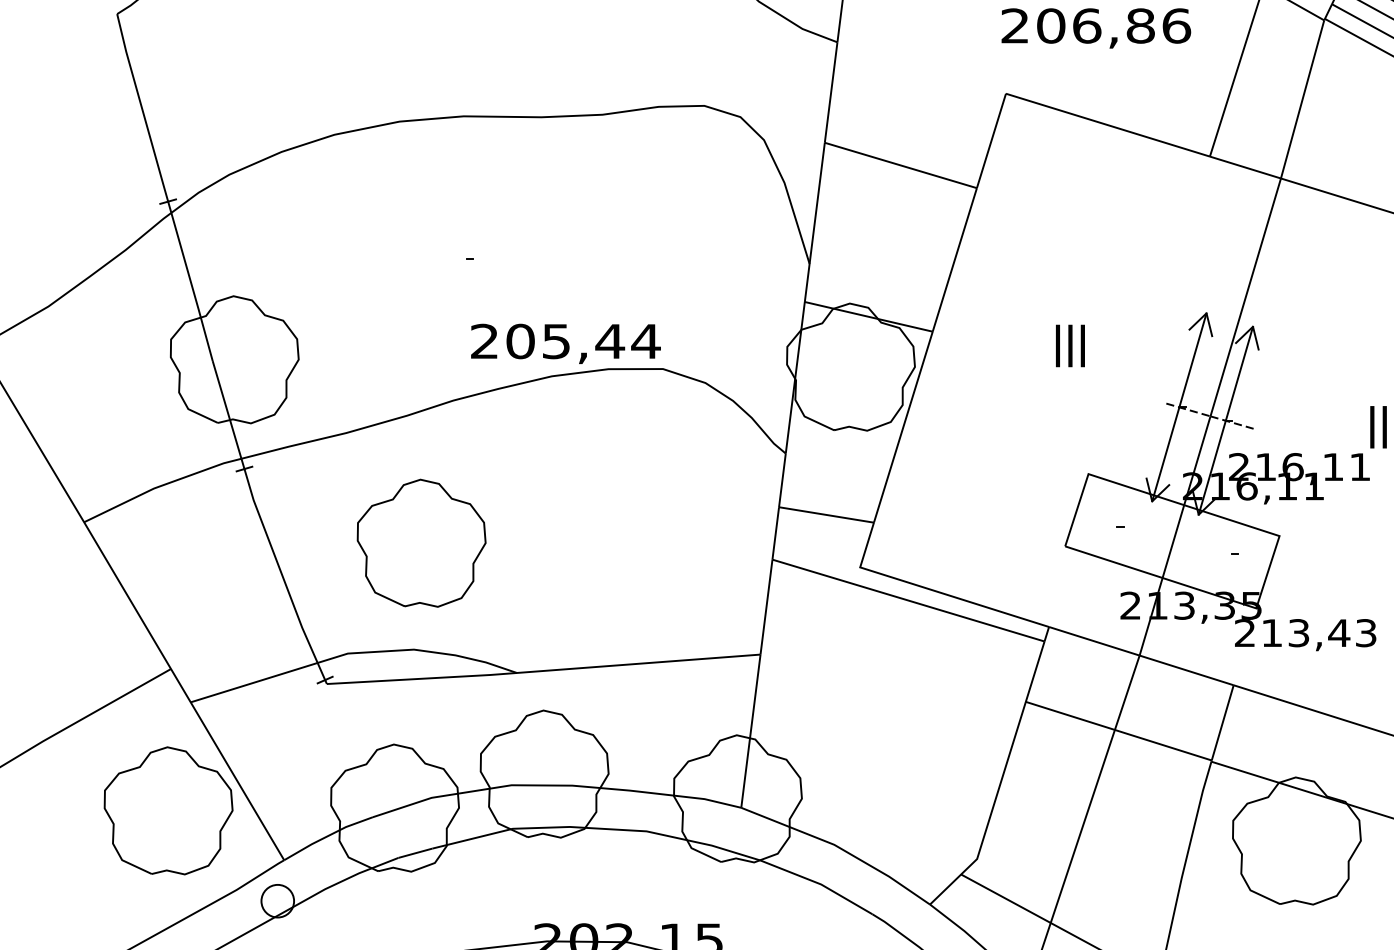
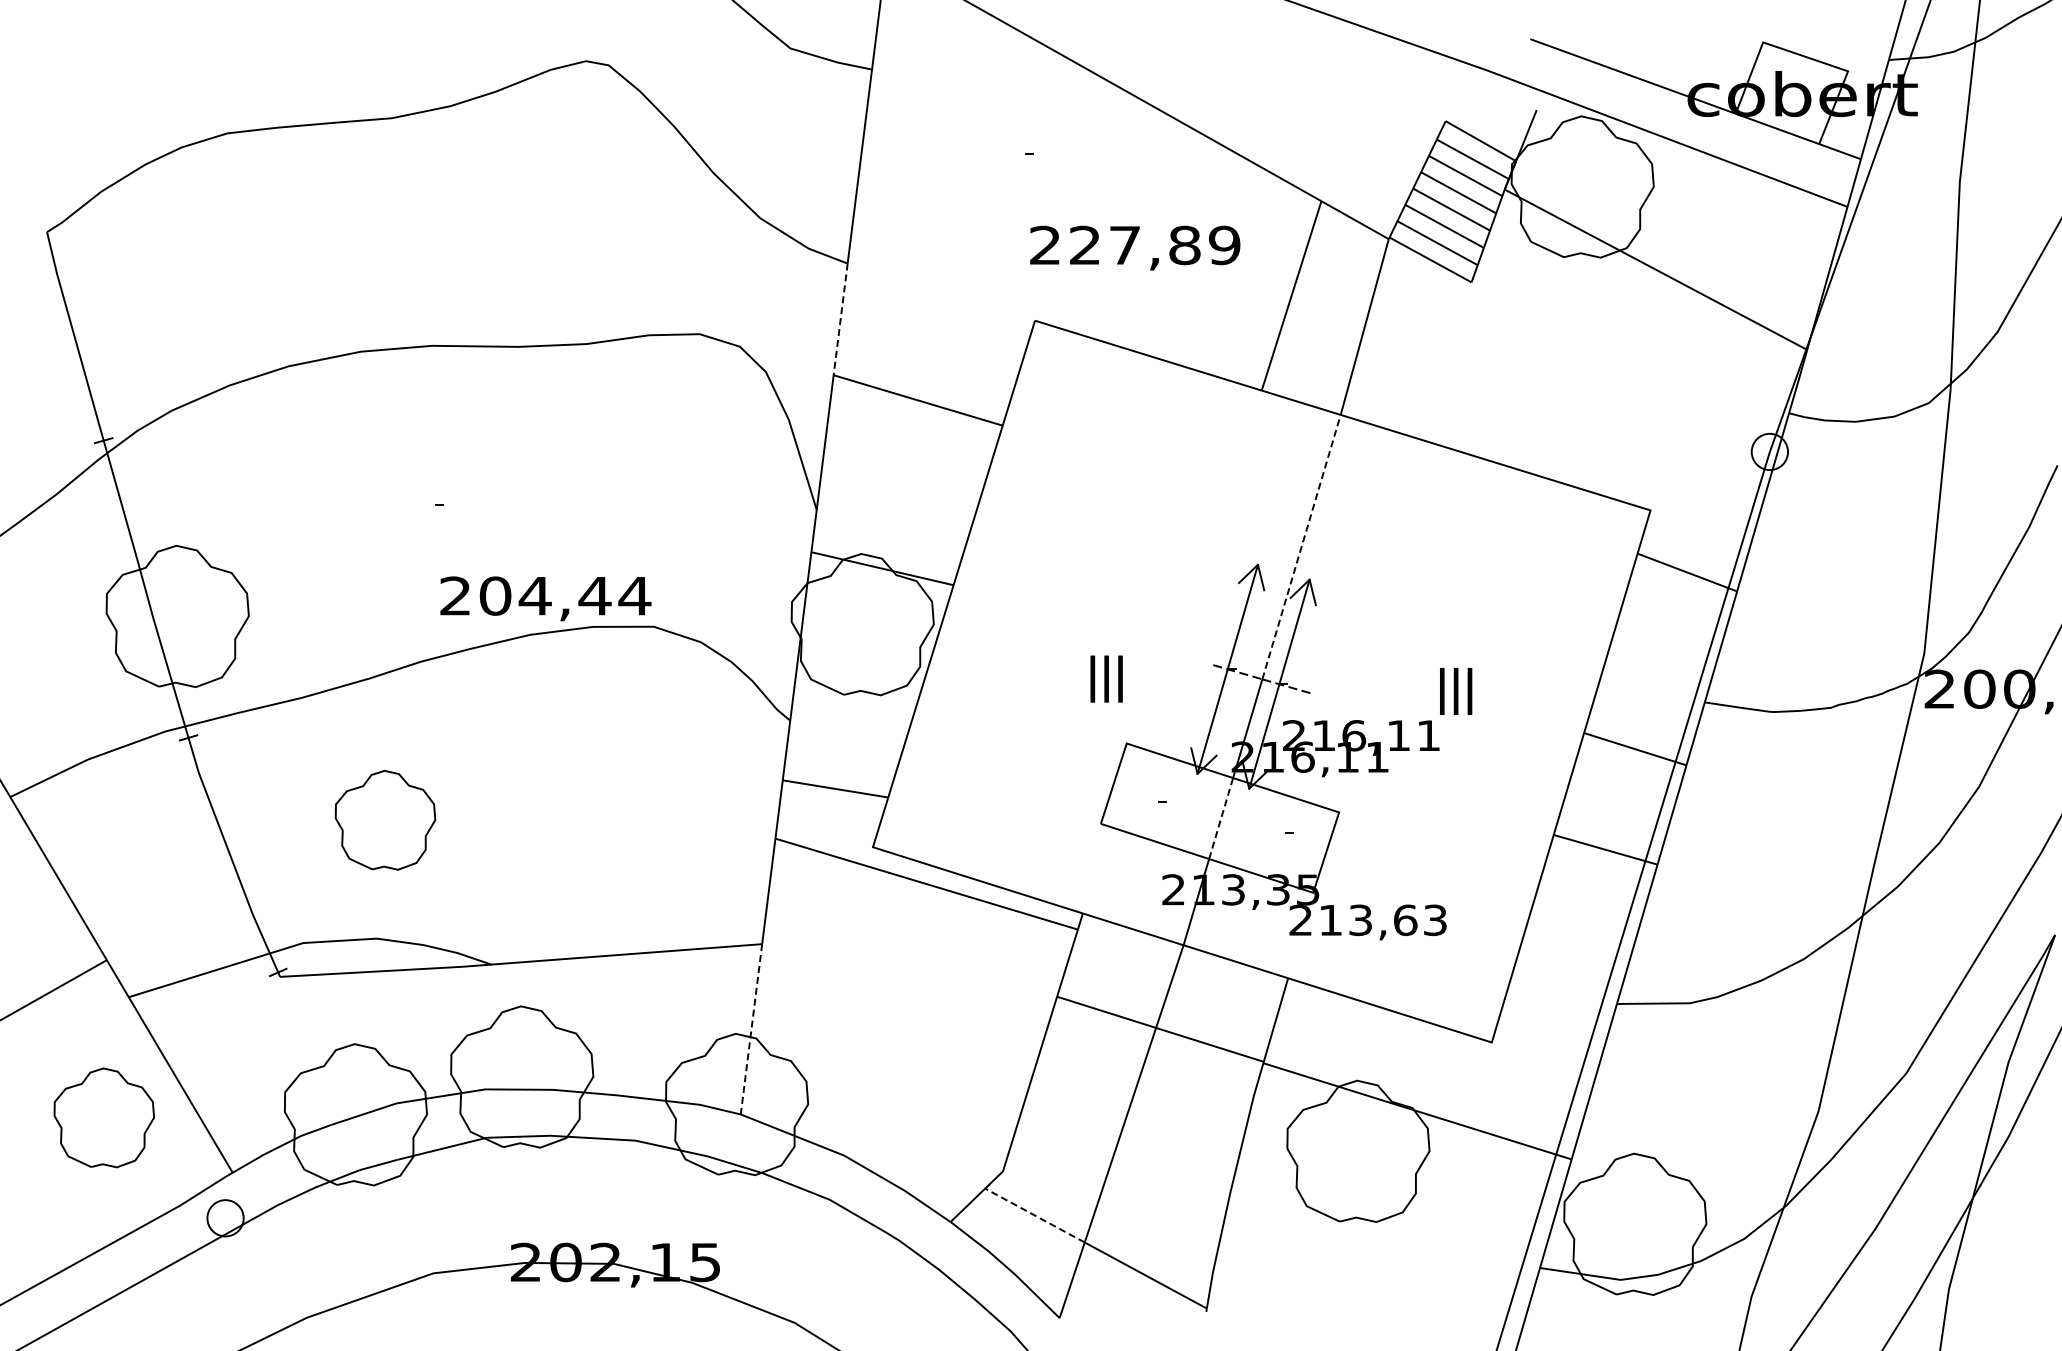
text: (1113, 26) -> (1154, 245), 206,86 -> 227,89
line: (830, 92) -> (840, 319), solid -> dashed
line: (1245, 297) -> (1301, 547), solid -> dashed
text: (555, 341) -> (534, 596), 205,44 -> 204,44
text: (1070, 345) -> (1106, 678), moved
line: (1173, 541) -> (1221, 818), solid -> dashed
part: (421, 542) -> (385, 819), size x0.7
text: (1339, 633) -> (1405, 920), 213,43 -> 213,63
line: (750, 731) -> (751, 1029), solid -> dashed
part: (168, 810) -> (104, 1117), size x0.7
line: (1005, 898) -> (1034, 1215), solid -> dashed

